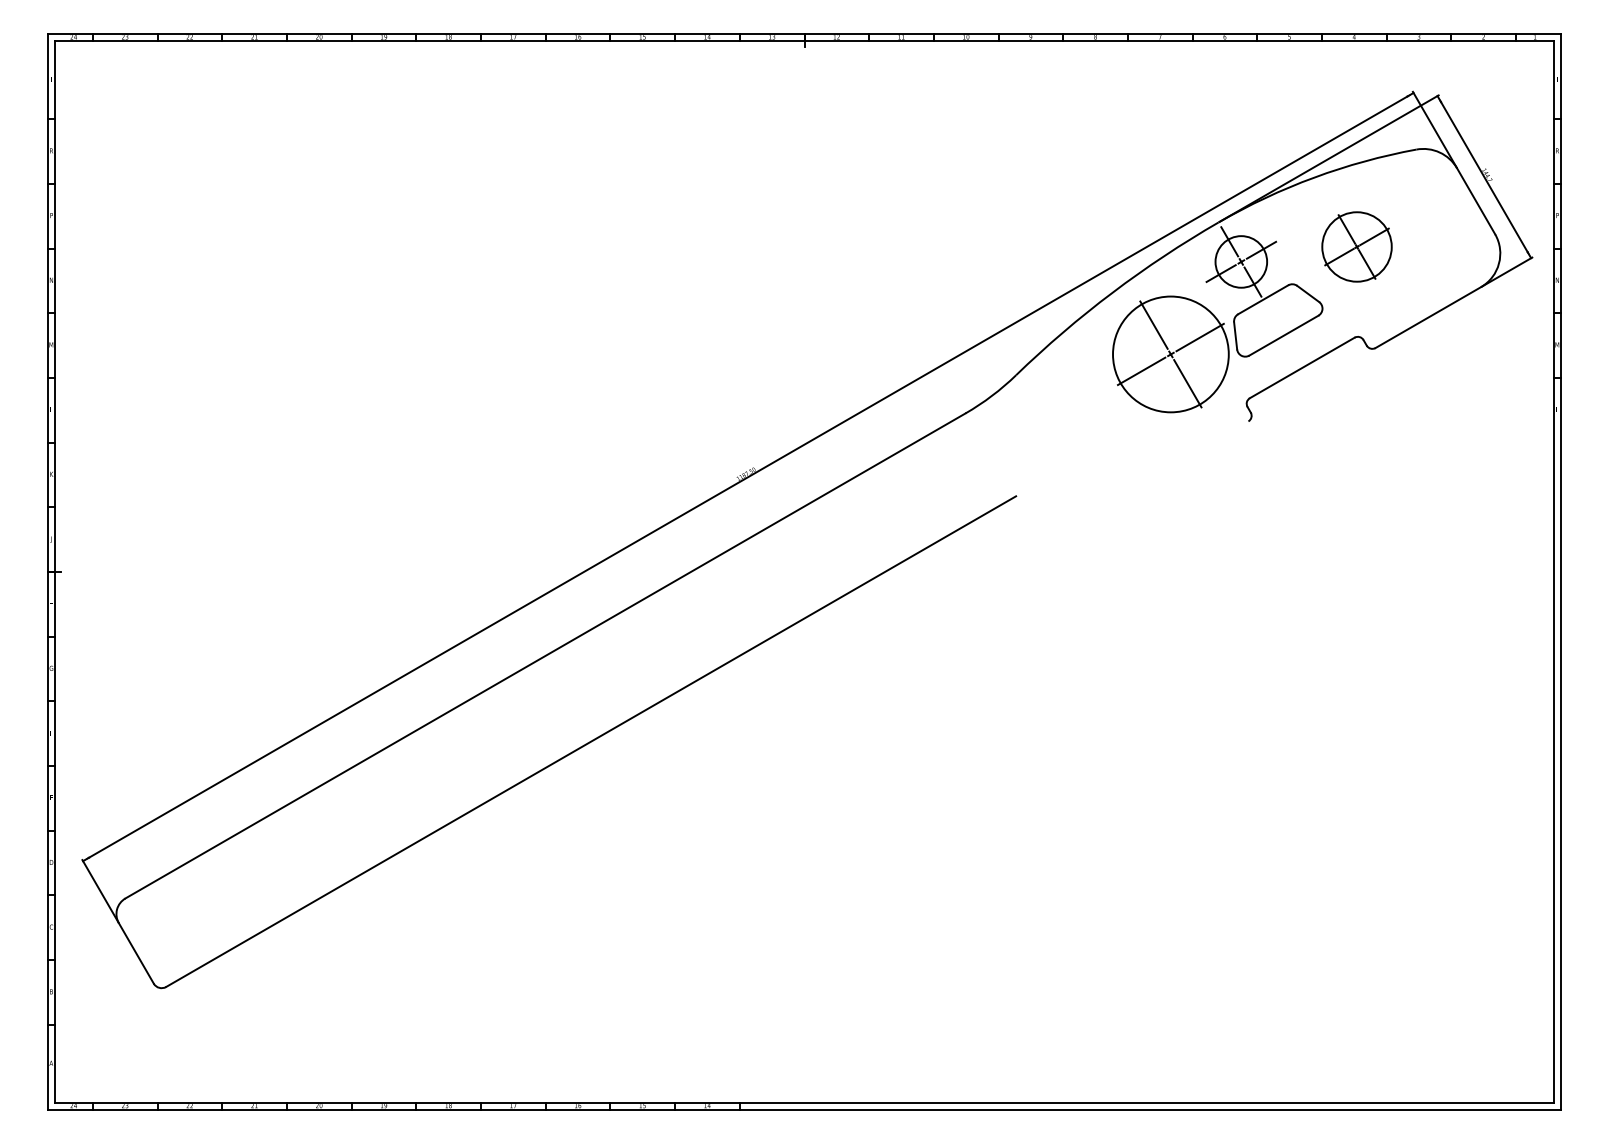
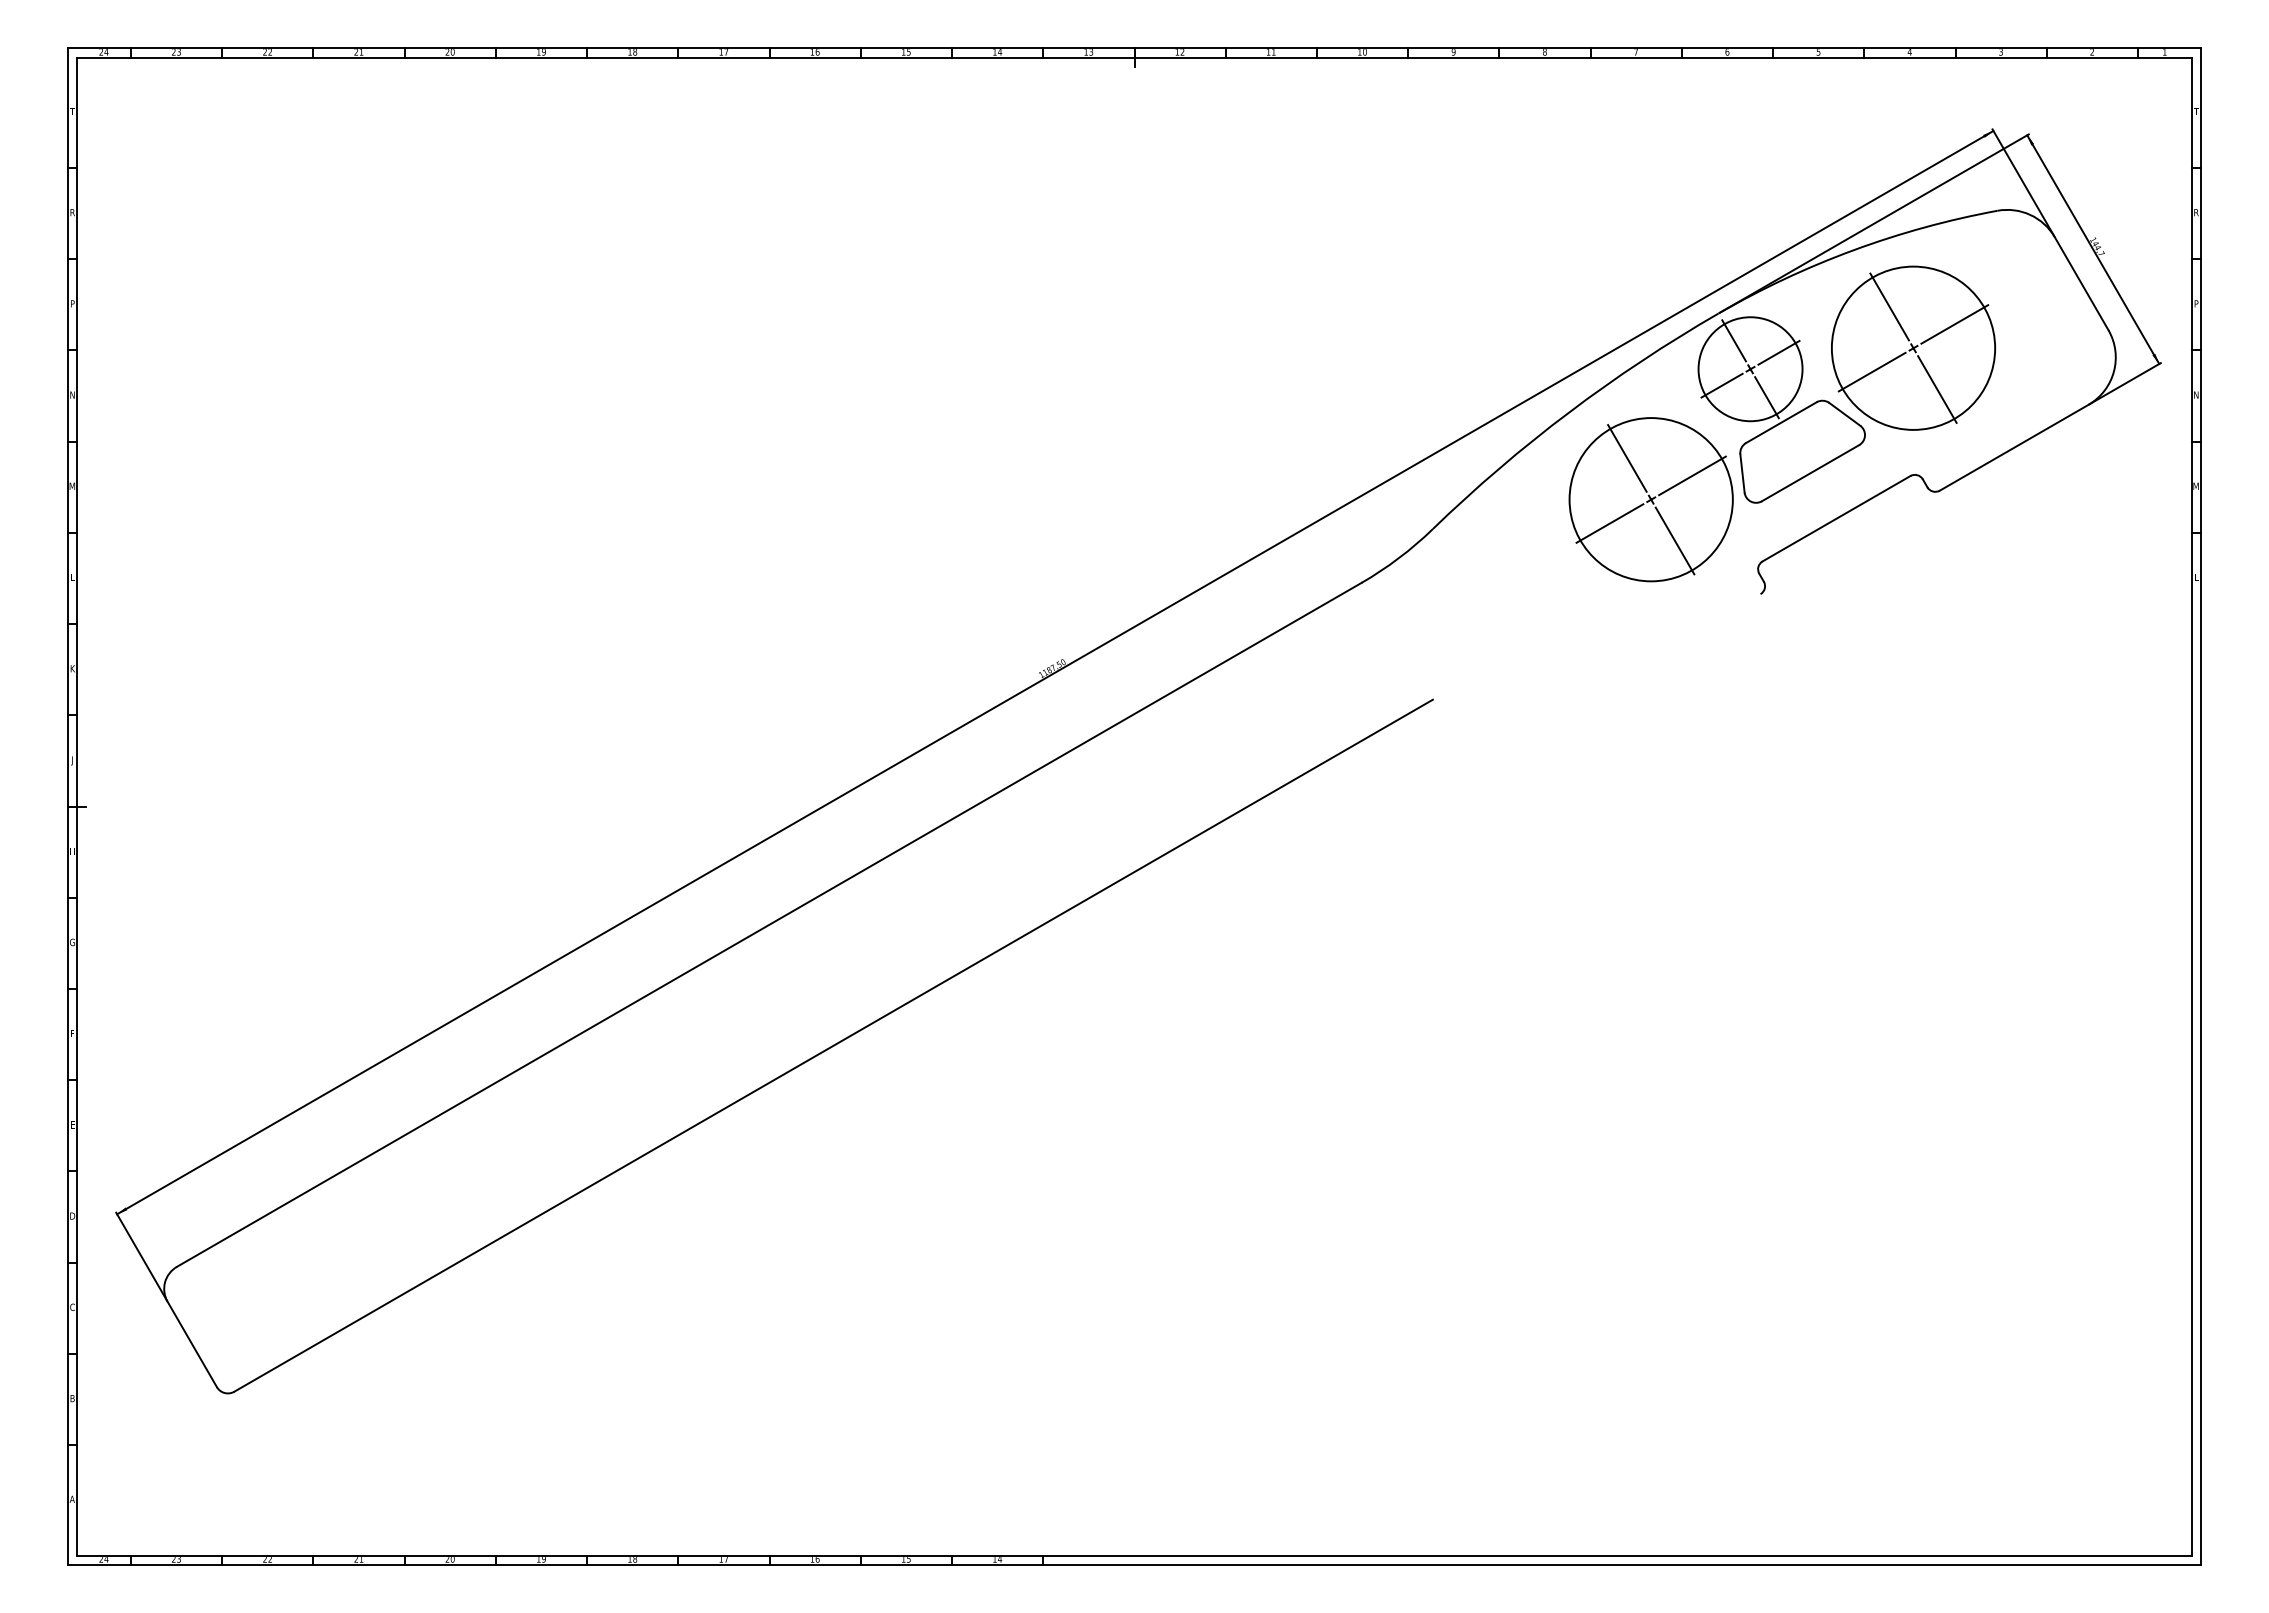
part: (1356, 246) -> (1913, 347), size x1.67
circle: (1241, 262) -> (1750, 369), size x1.43

